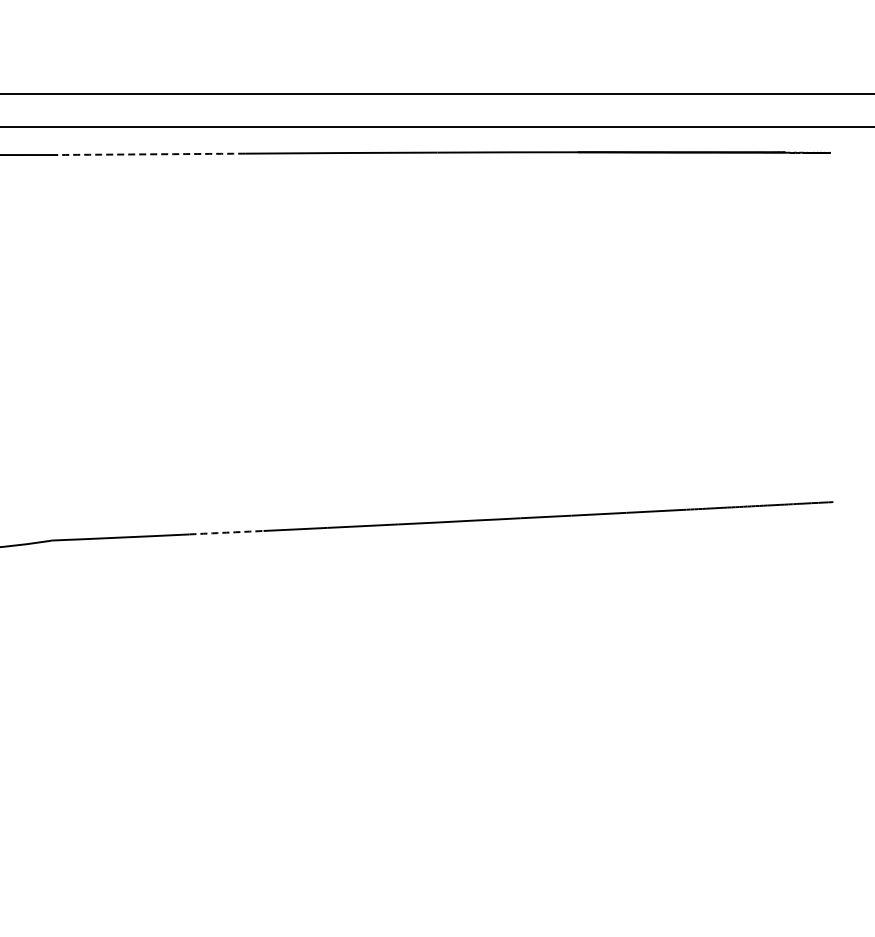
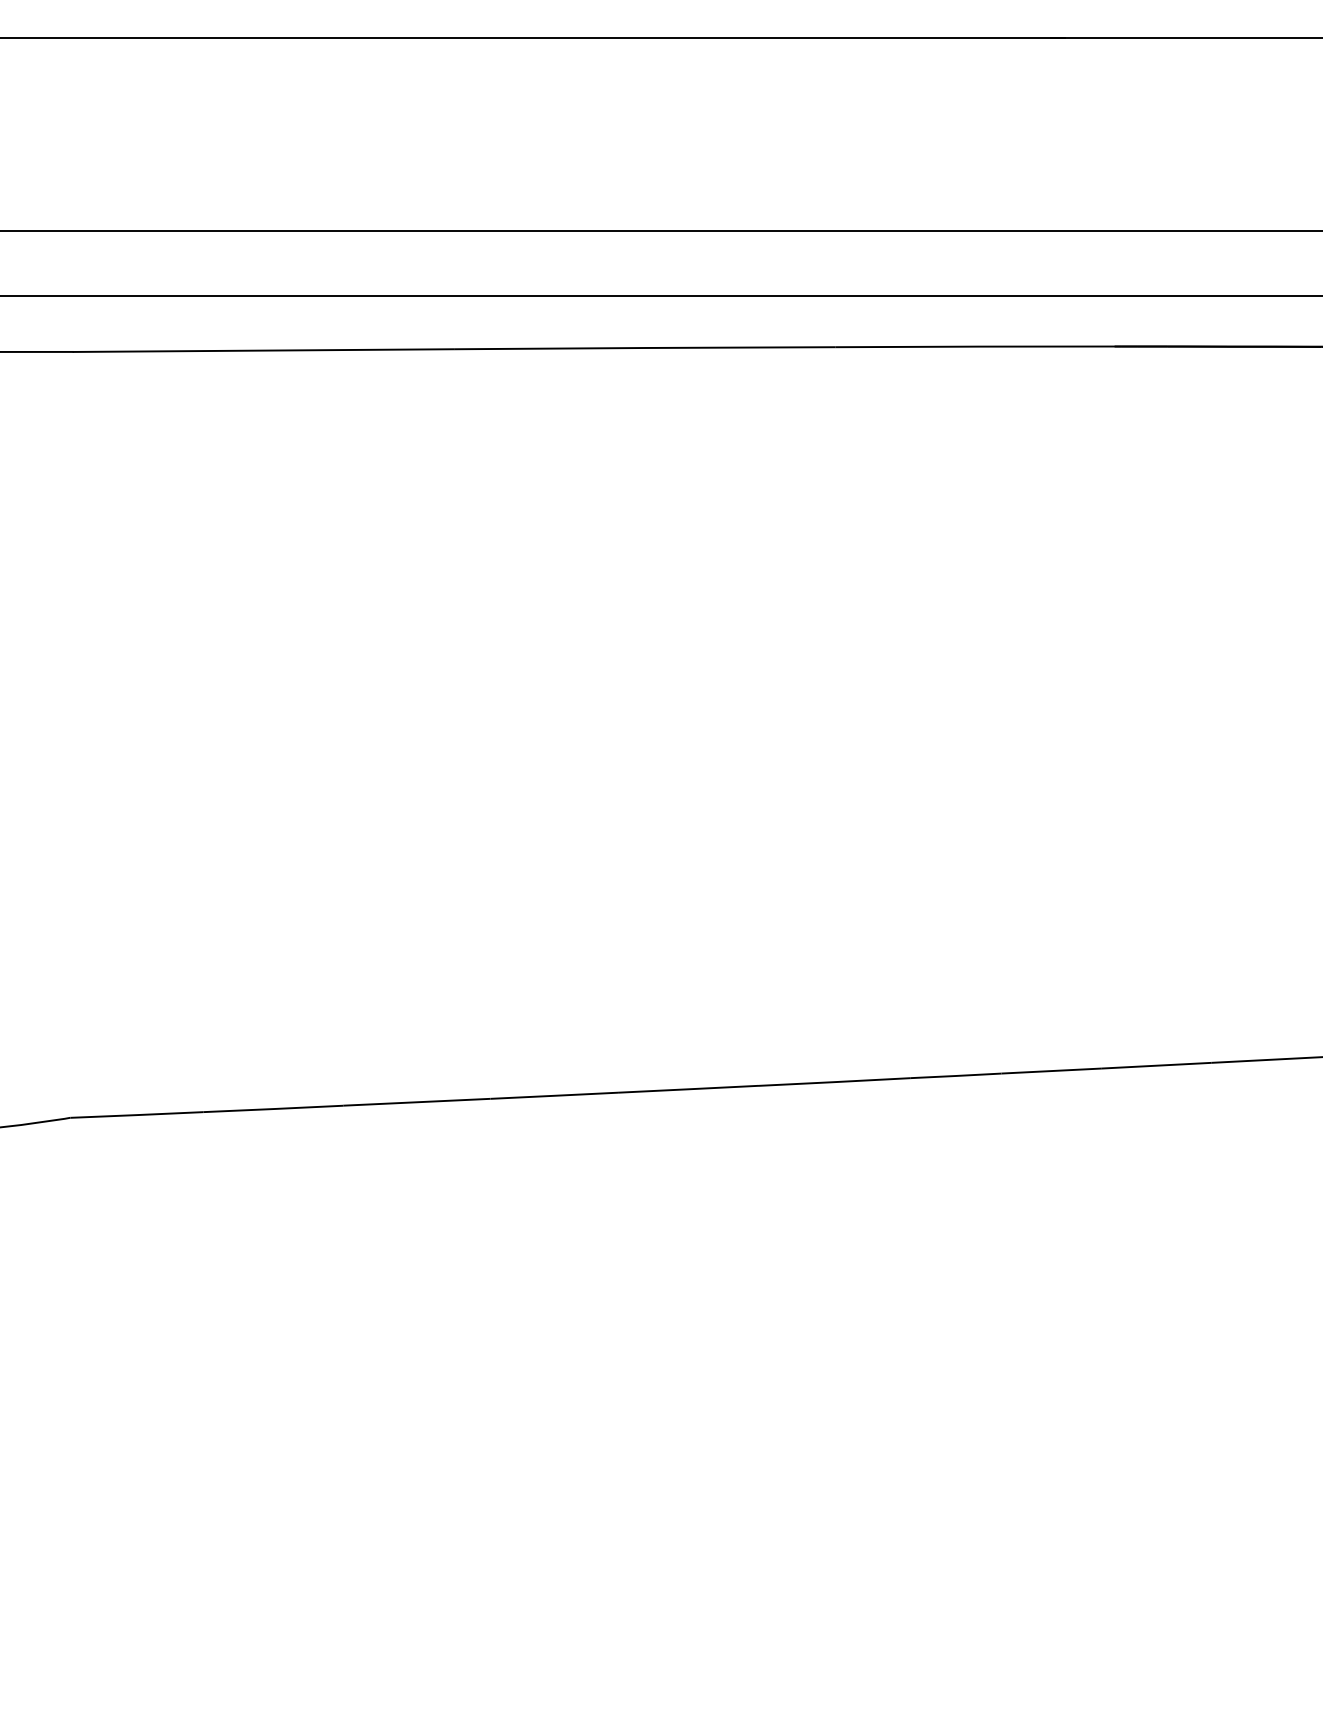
arc: (149, 154) -> (263, 350), dashed -> solid
arc: (226, 532) -> (416, 1101), dashed -> solid

